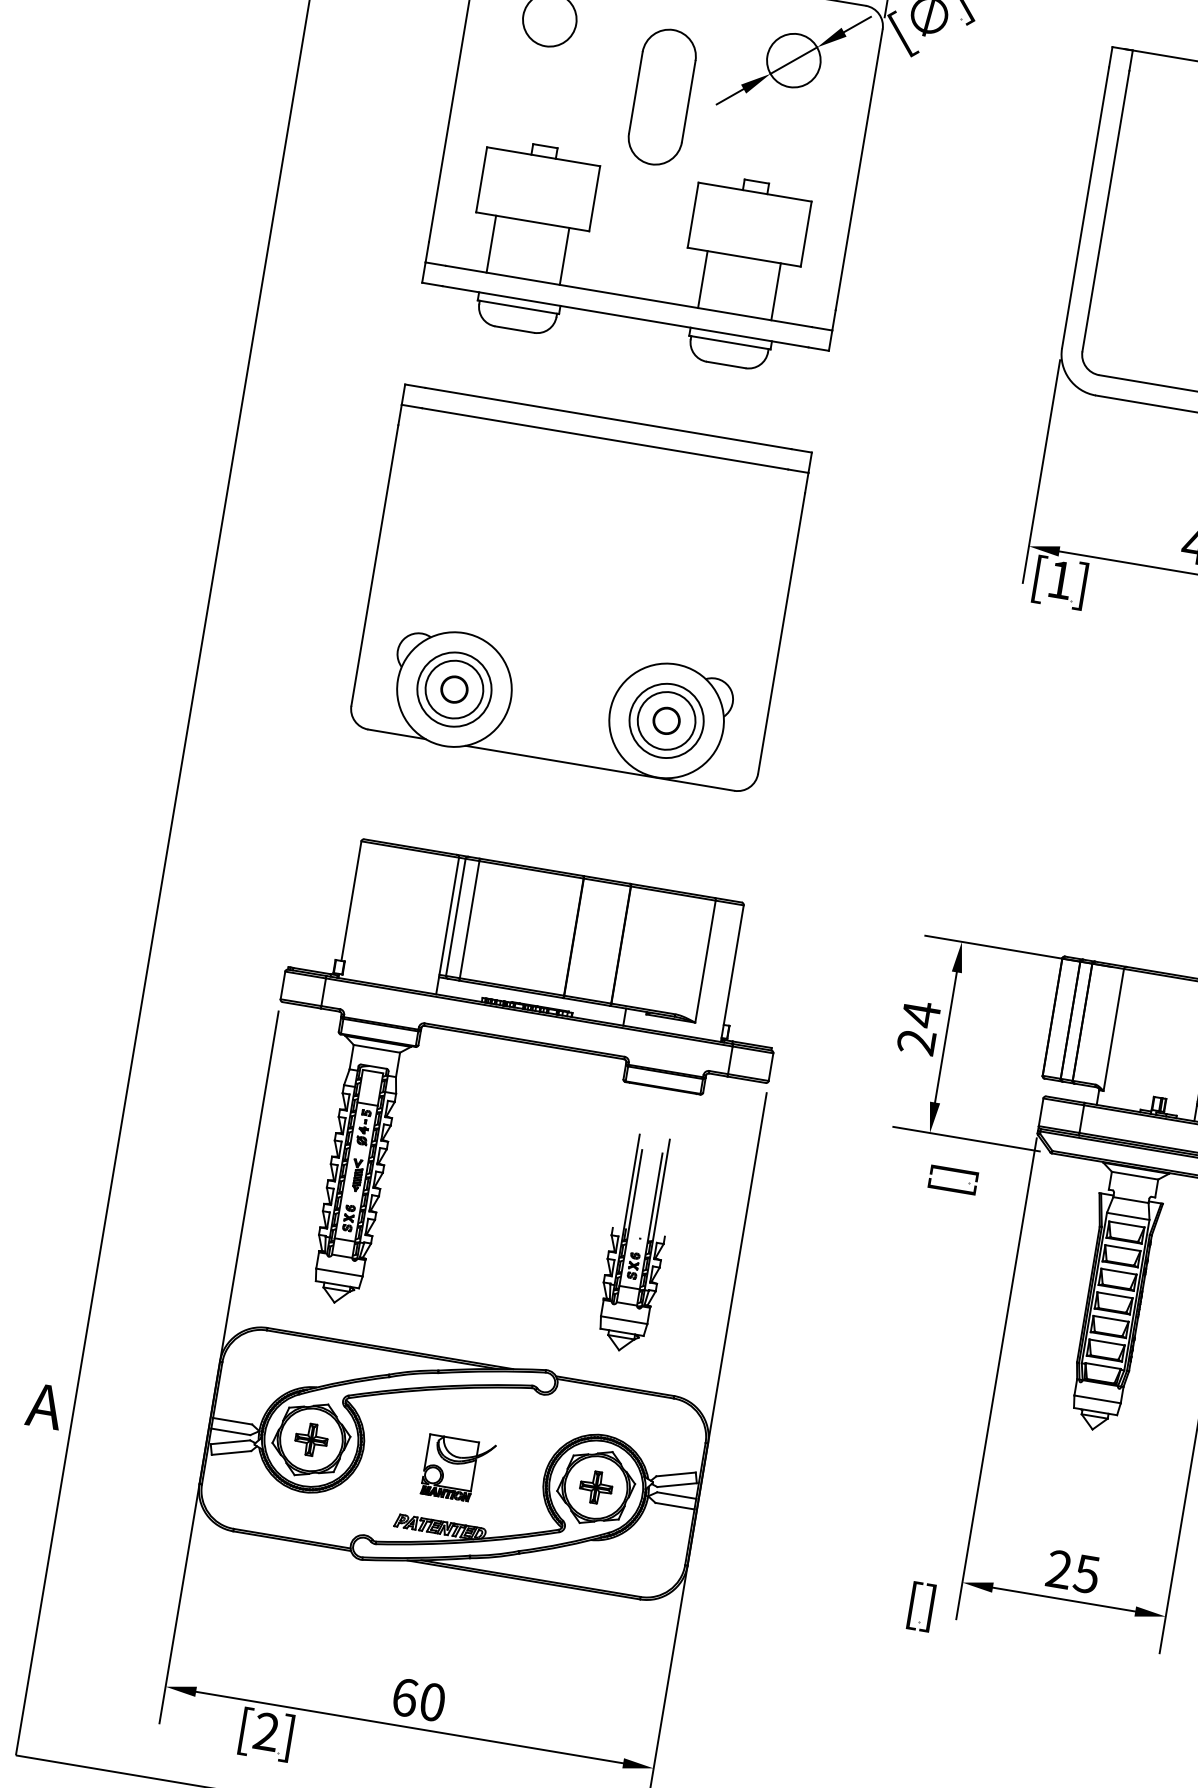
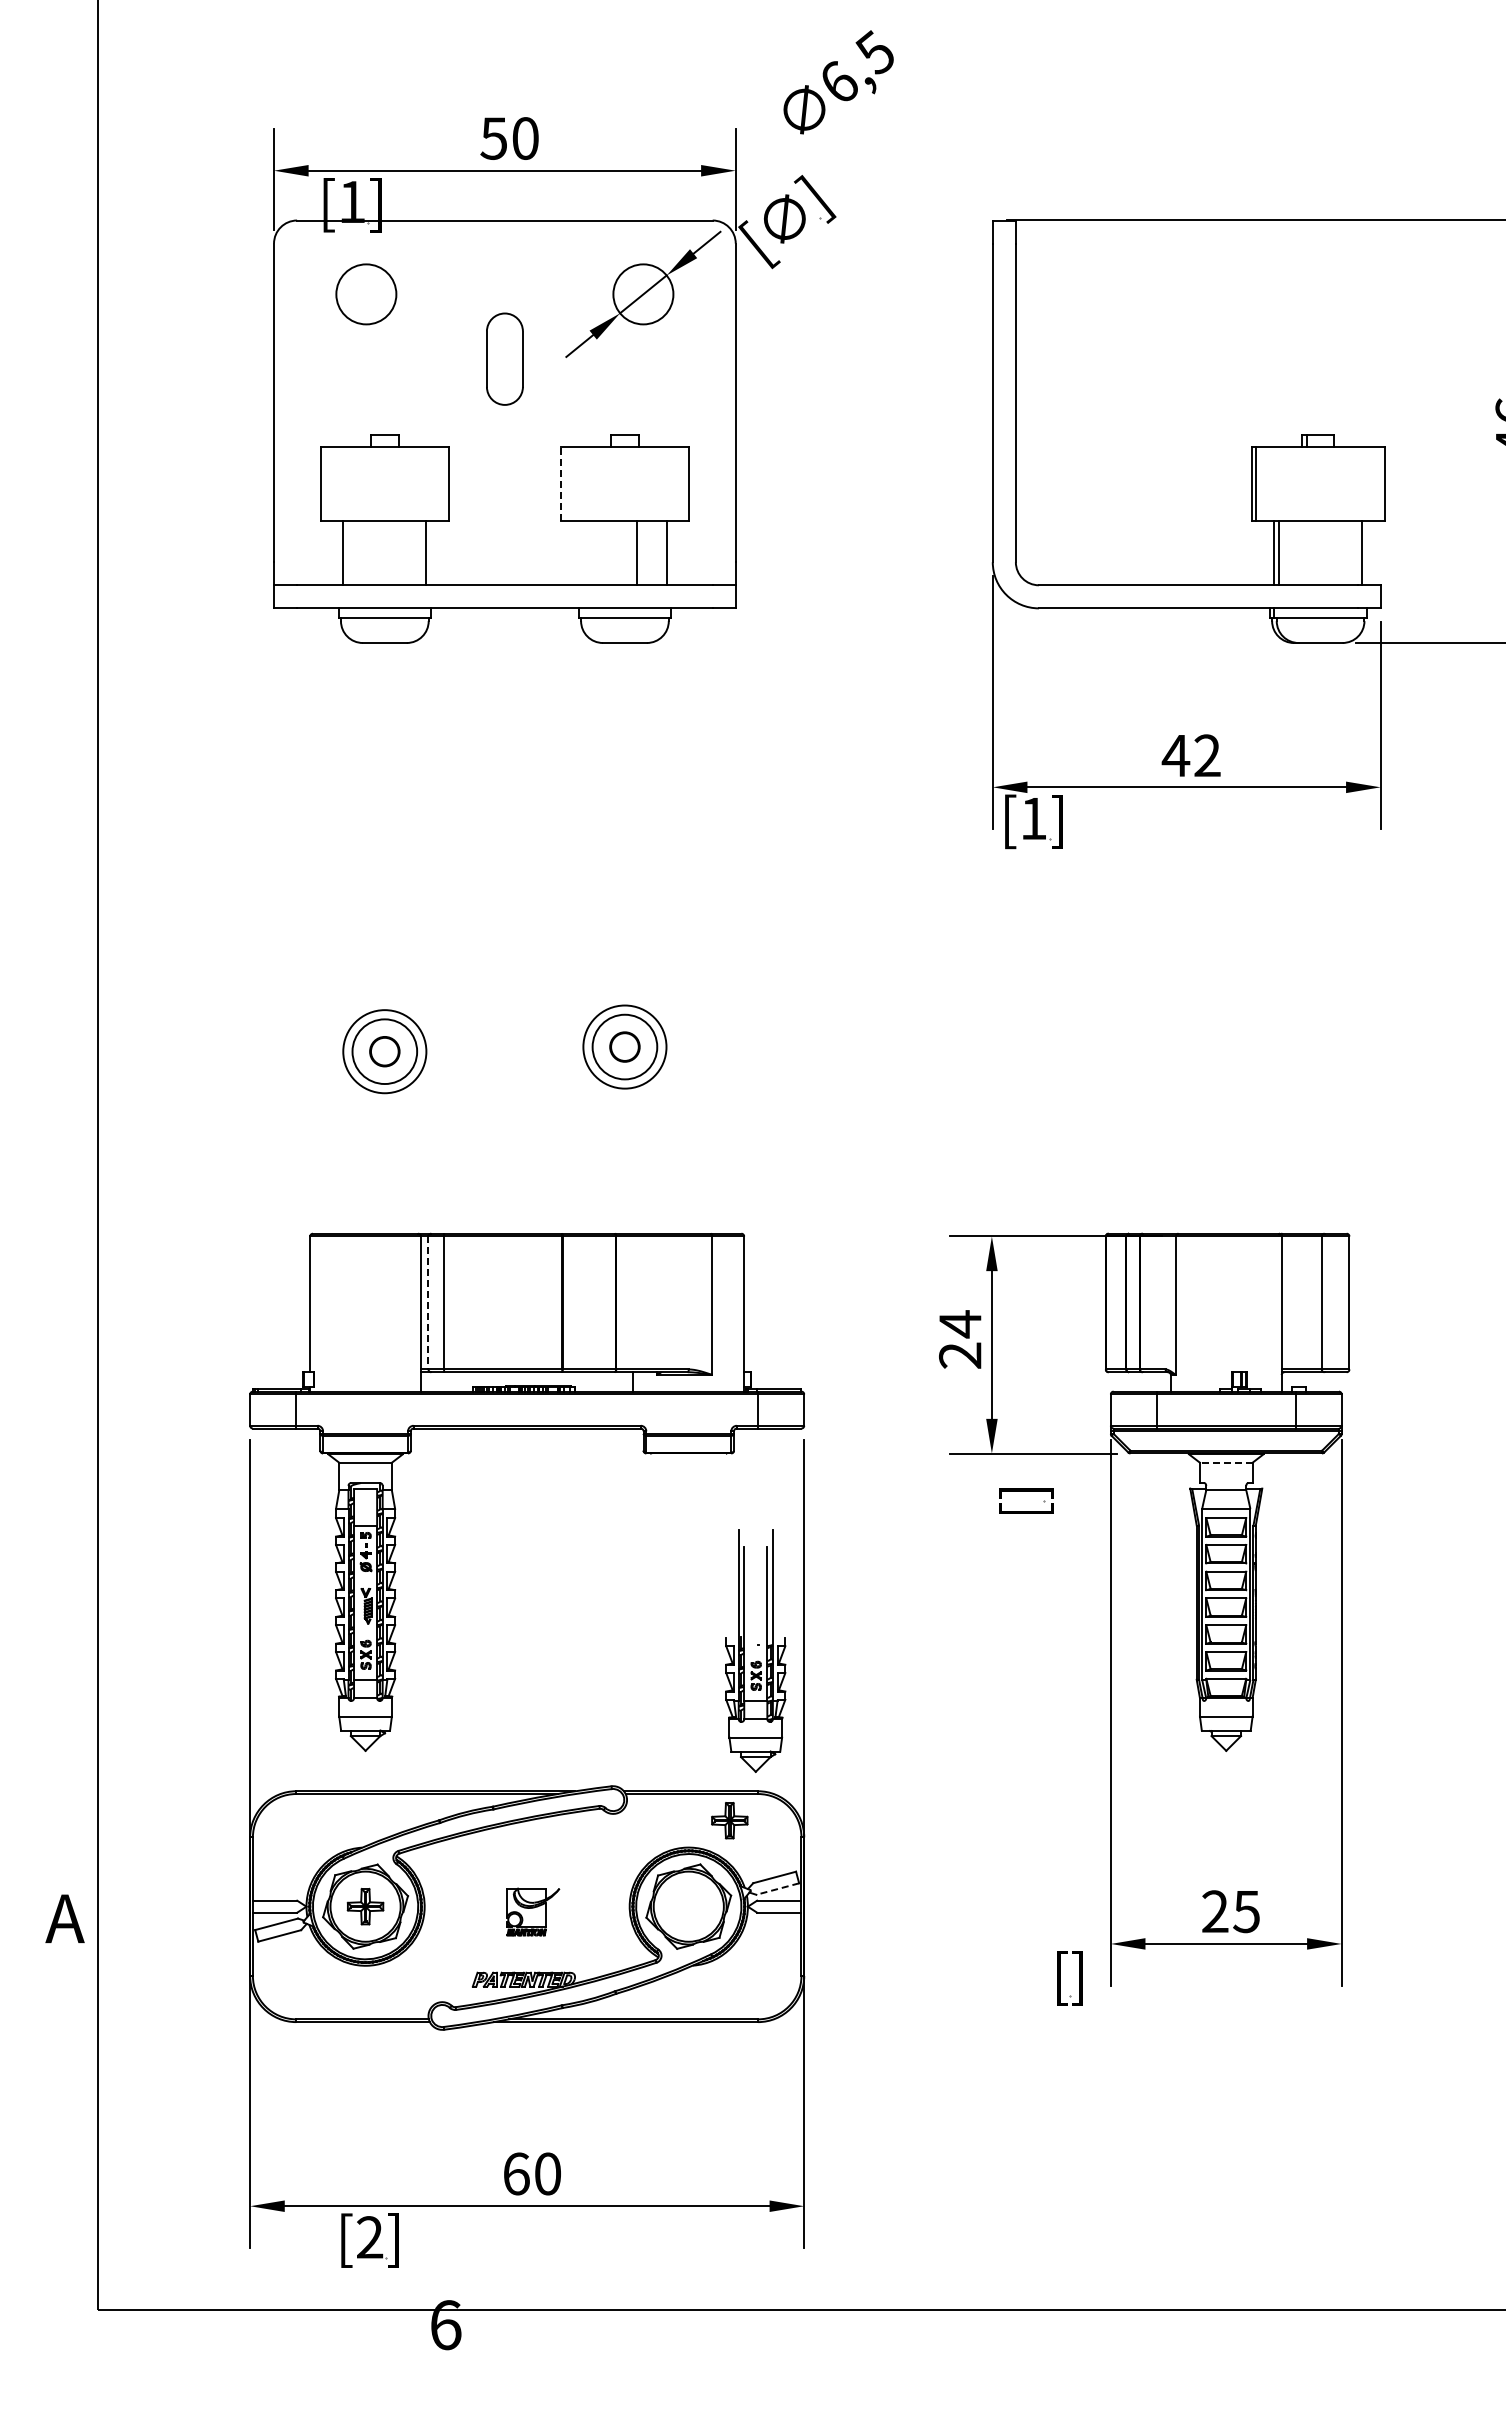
part: (661, 97) -> (504, 359), size x0.6
line: (692, 215) -> (560, 483), solid -> dashed
line: (703, 279) -> (637, 552), moved
part: (579, 590) -> (504, 919), removed
line: (455, 917) -> (428, 1303), solid -> dashed
line: (1134, 1175) -> (1225, 1462), solid -> dashed
part: (636, 1243) -> (755, 1650), moved
part: (458, 1468) -> (533, 1911), size x0.7
line: (676, 1485) -> (777, 1889), solid -> dashed
part: (595, 1487) -> (729, 1820), moved

